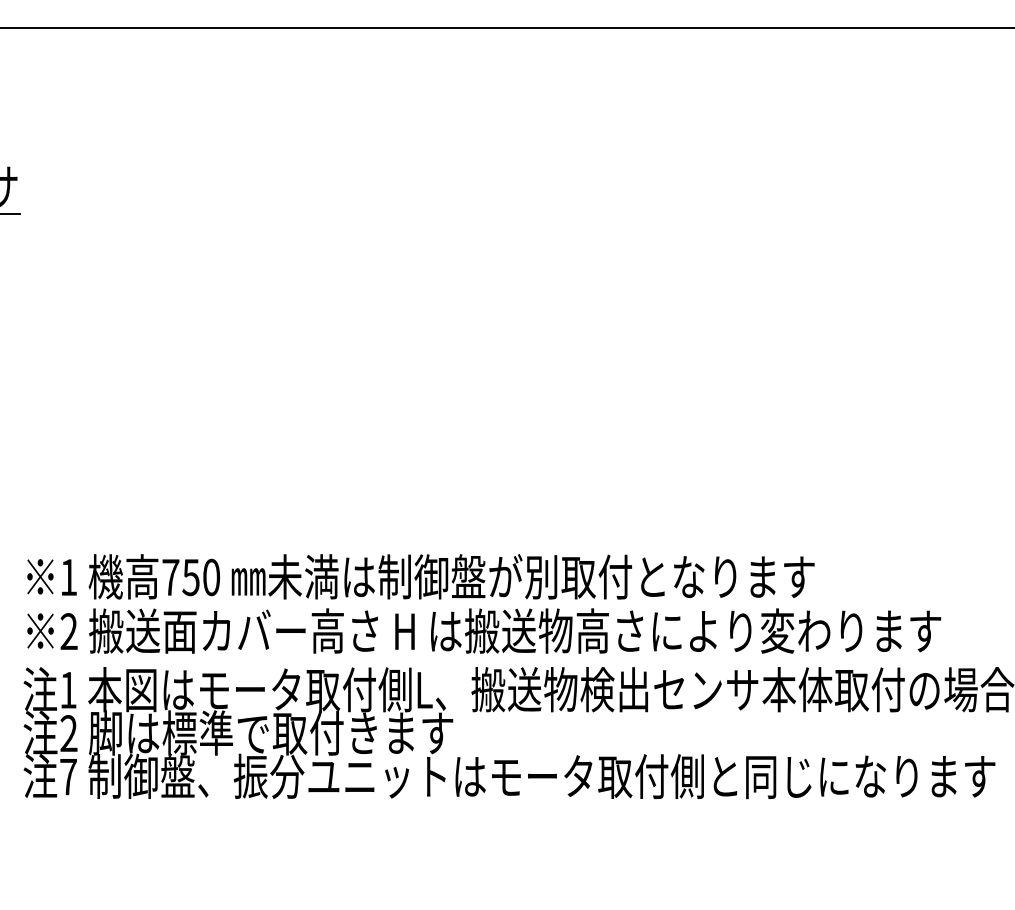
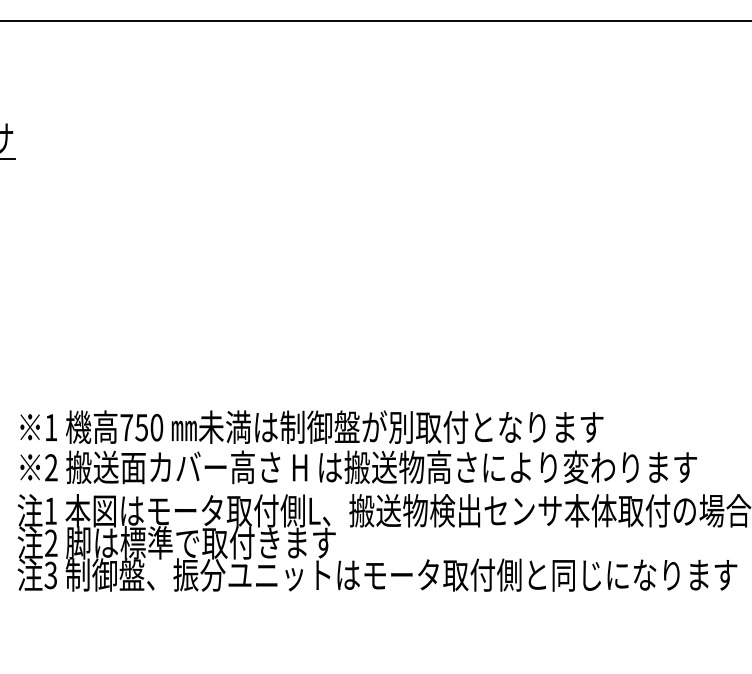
text: (67, 776) -> (50, 575), 7 -> 3

